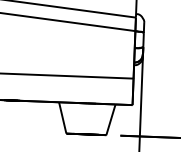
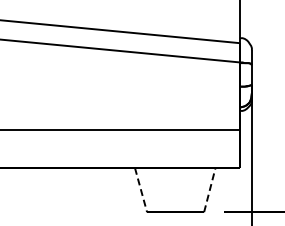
line: (63, 118) -> (141, 190), solid -> dashed
line: (110, 120) -> (209, 190), solid -> dashed

